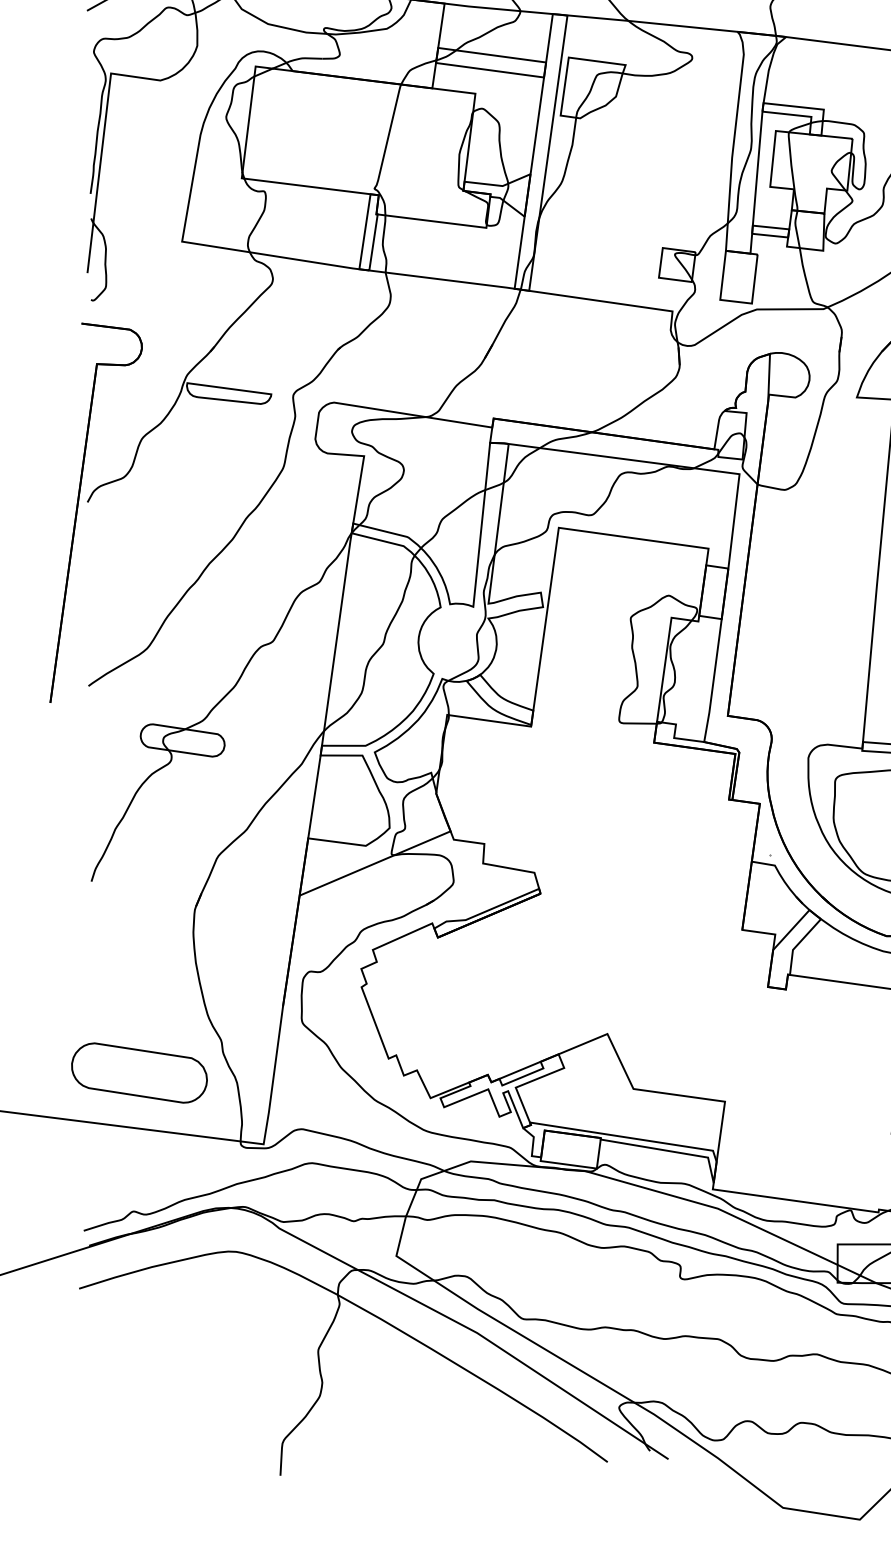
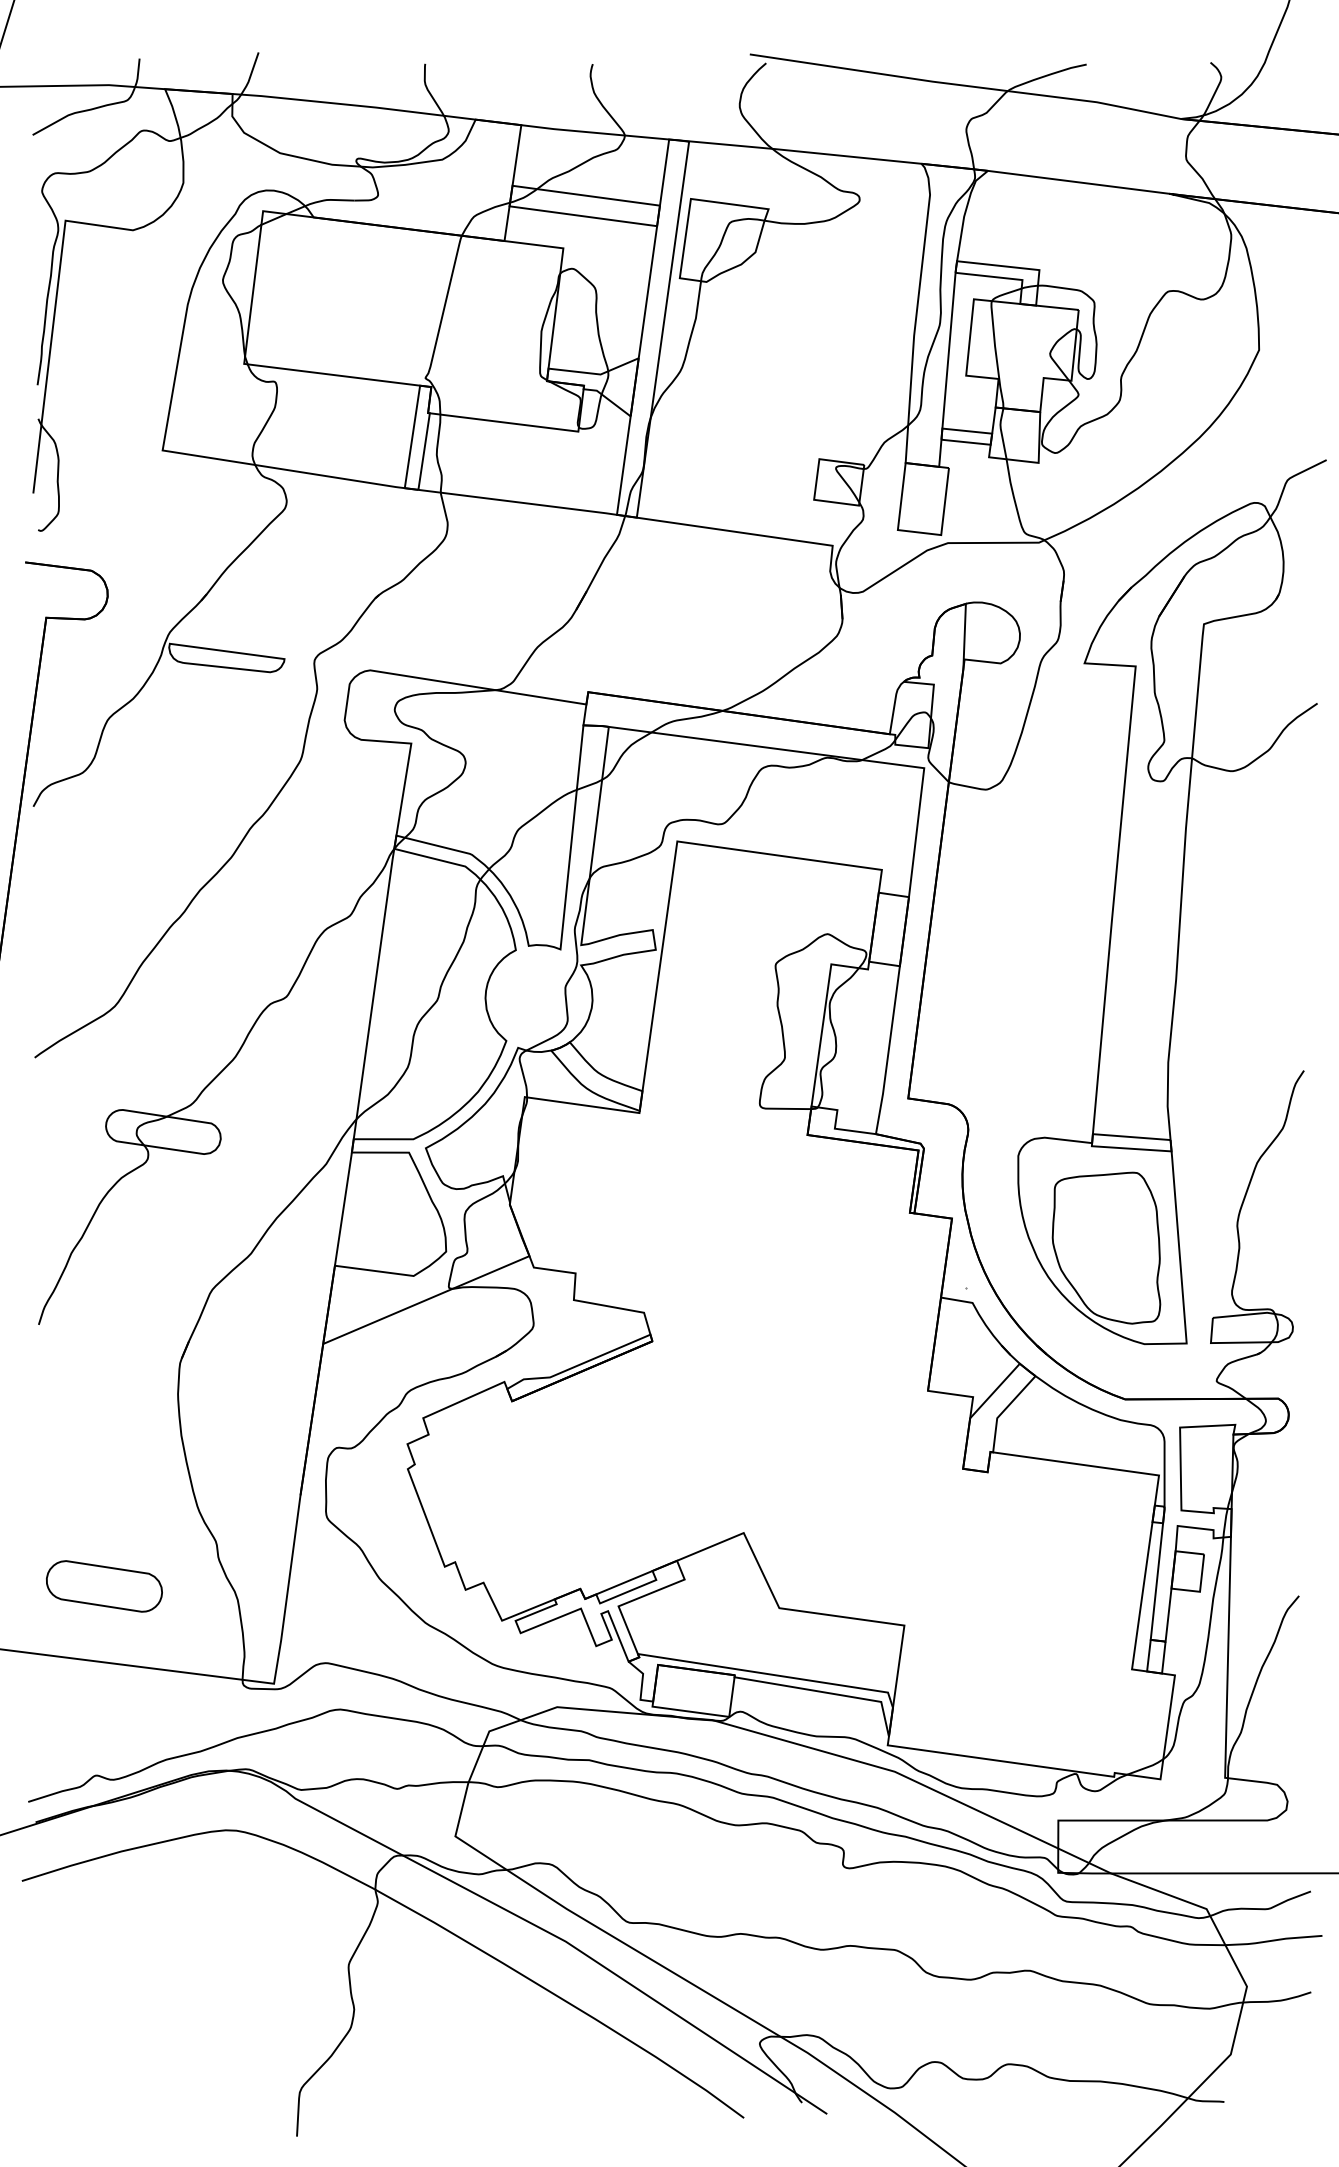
part: (139, 1073) -> (104, 1586), size x0.62

